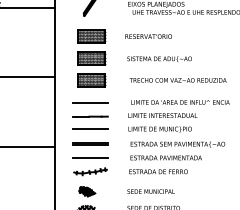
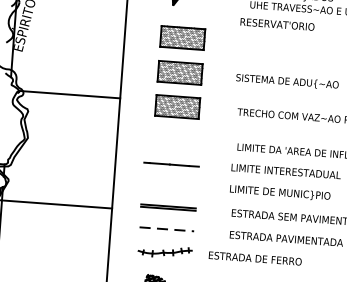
text: (148, 36) -> (277, 24), moved
line: (90, 103) -> (173, 143), removed
line: (90, 129) -> (169, 185), removed
line: (91, 157) -> (168, 229), solid -> dashed
text: (158, 171) -> (255, 258), moved

